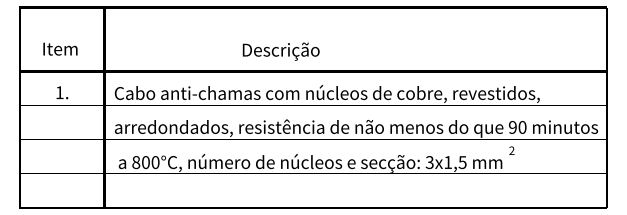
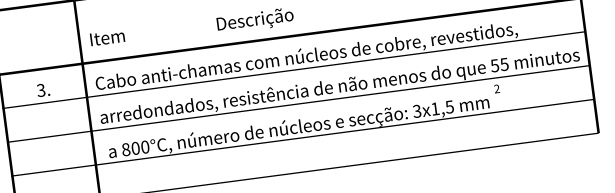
text: (60, 48) -> (107, 37), moved
text: (59, 92) -> (40, 90), 1. -> 3.
text: (517, 126) -> (499, 64), 90 -> 55

